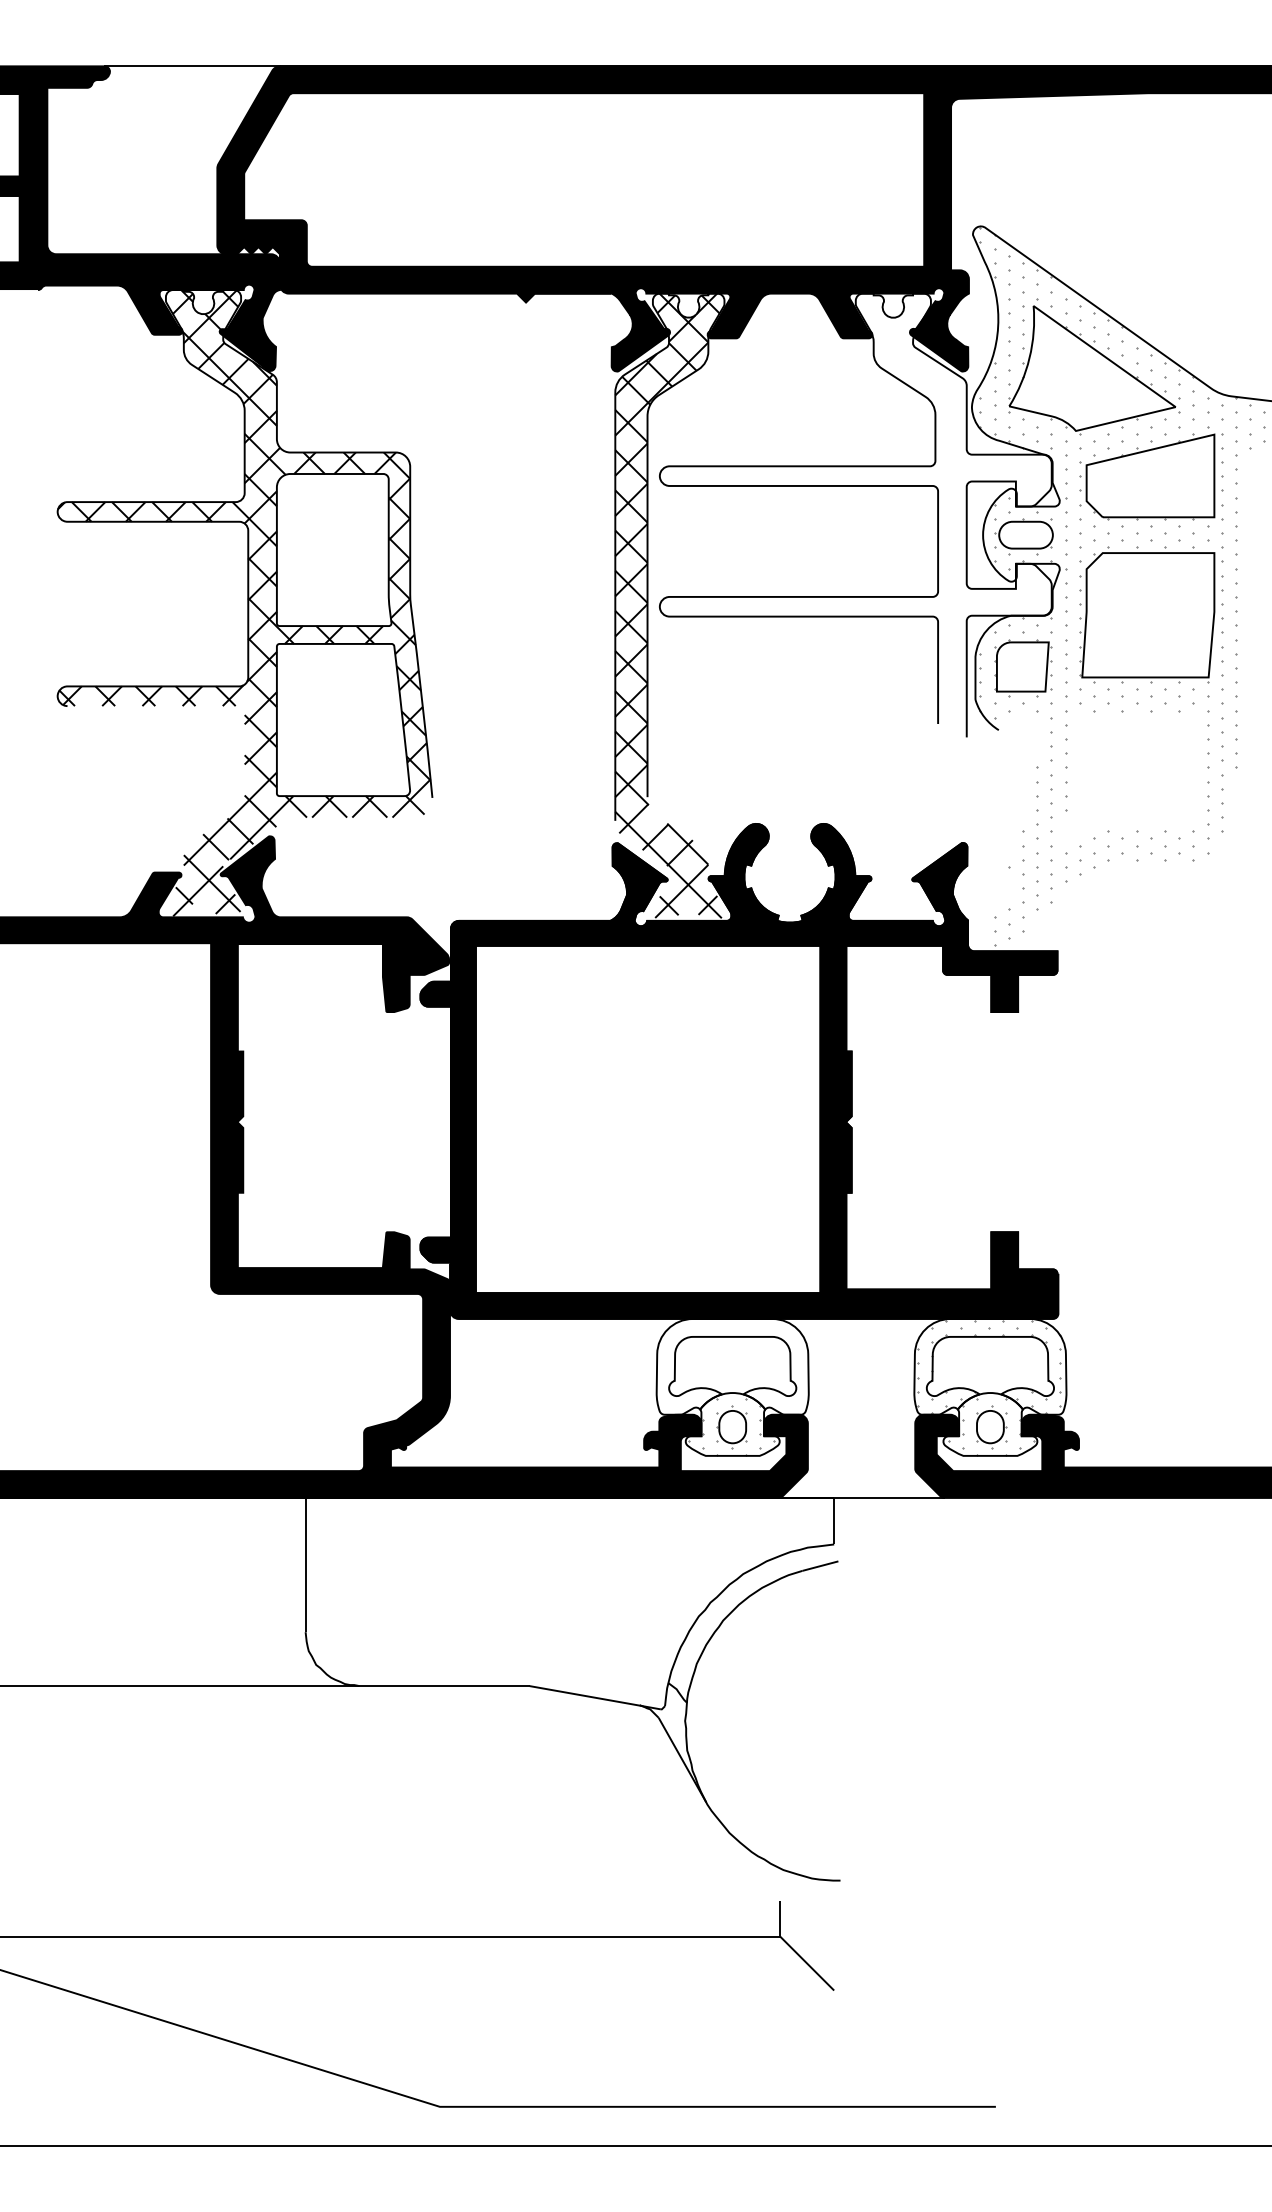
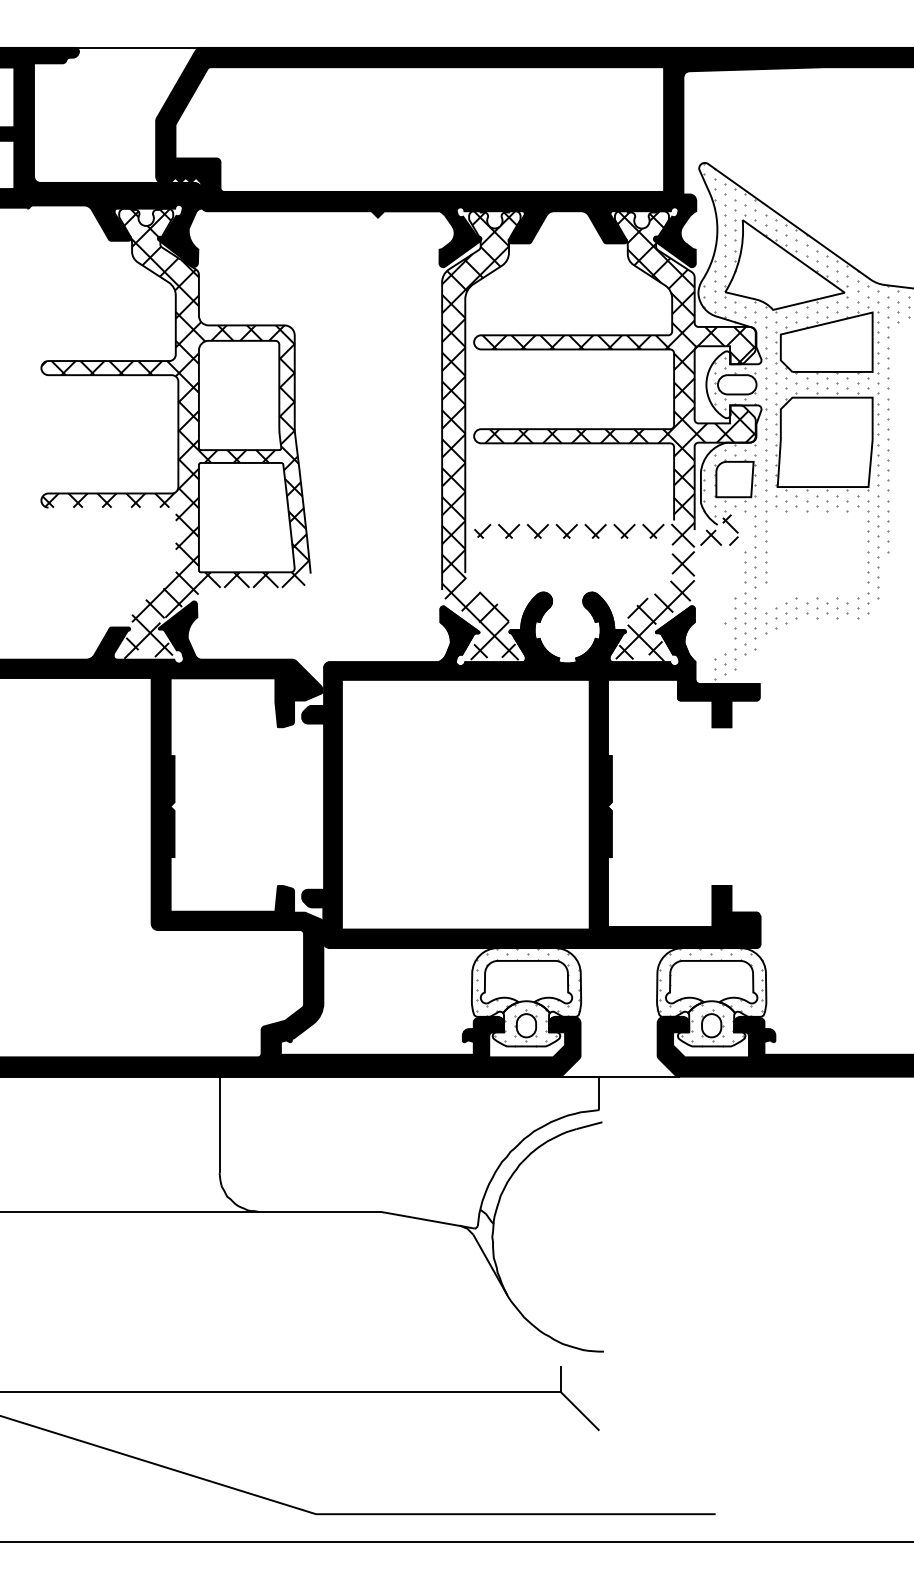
hatch: (855, 606) -> (614, 436), added
hatch: (734, 1366) -> (527, 982), added

